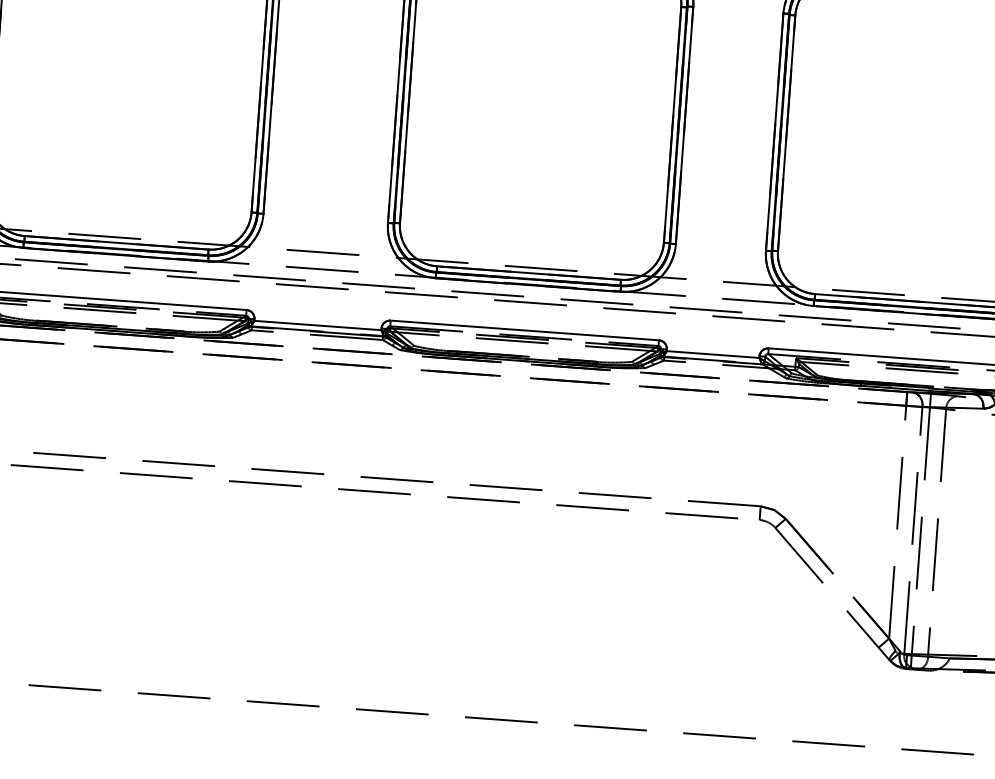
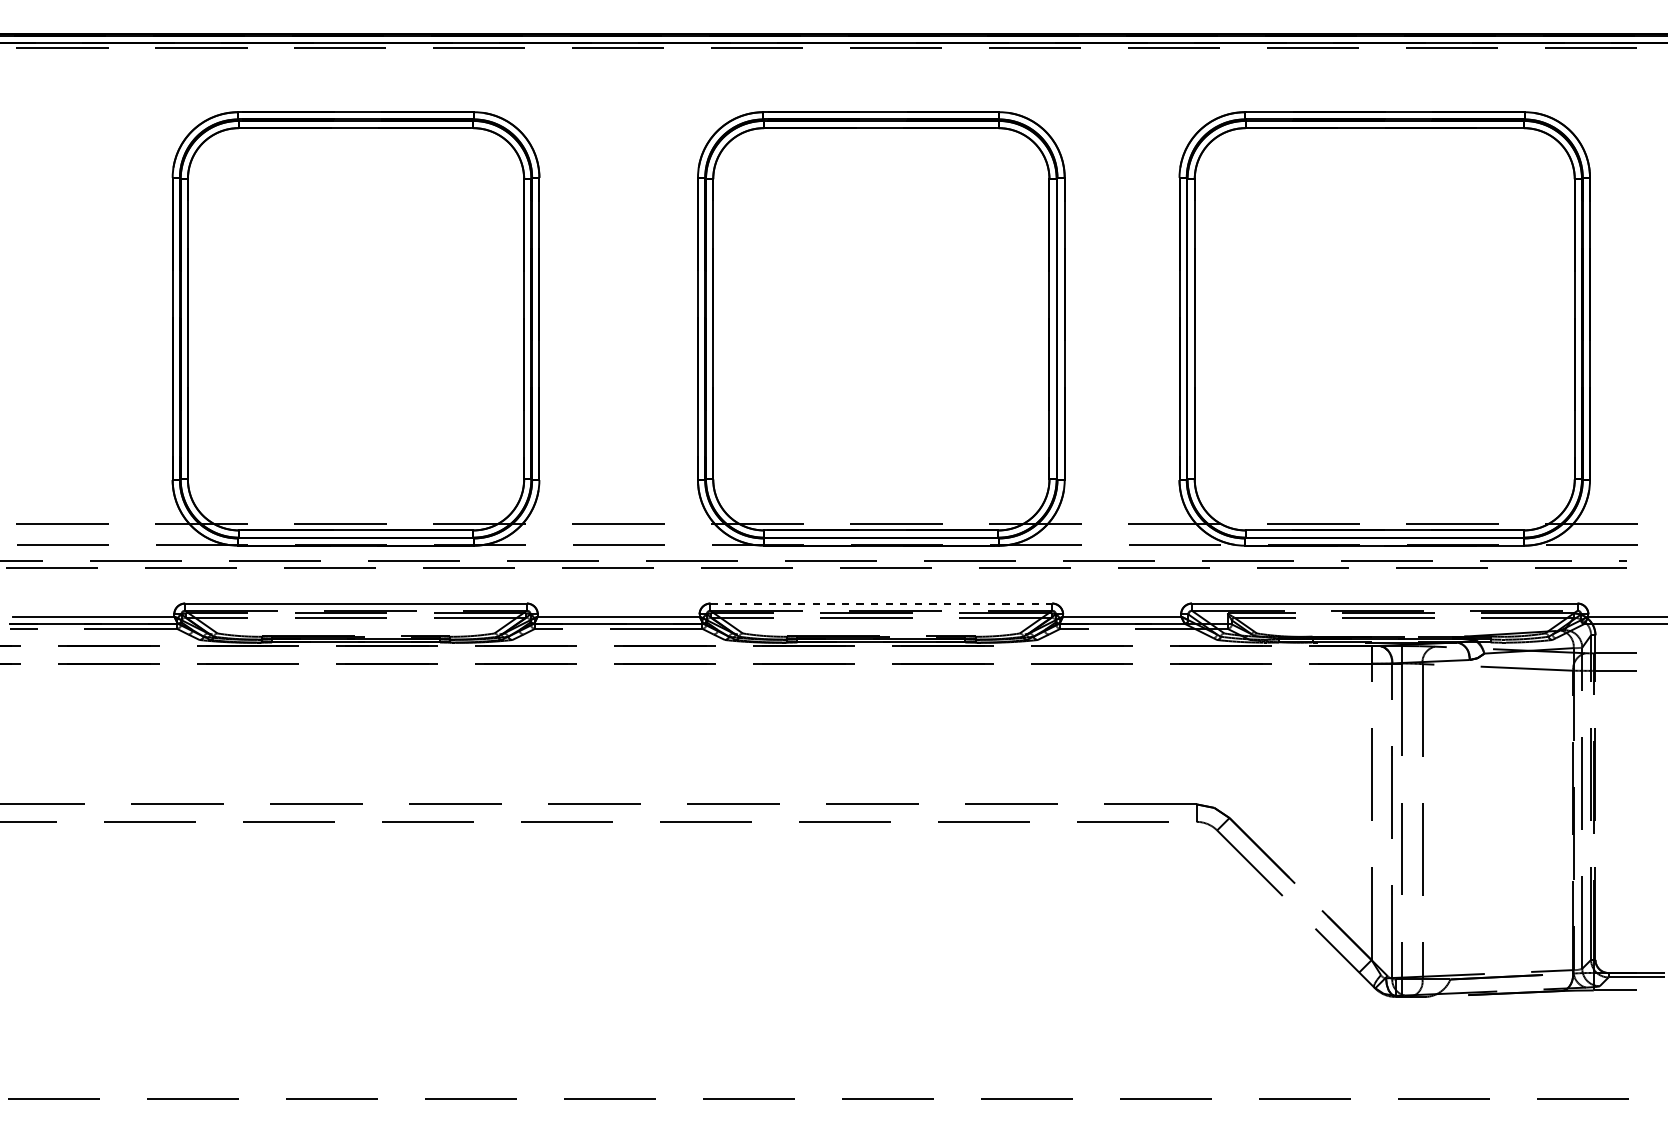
line: (524, 330) -> (881, 603), solid -> dashed

